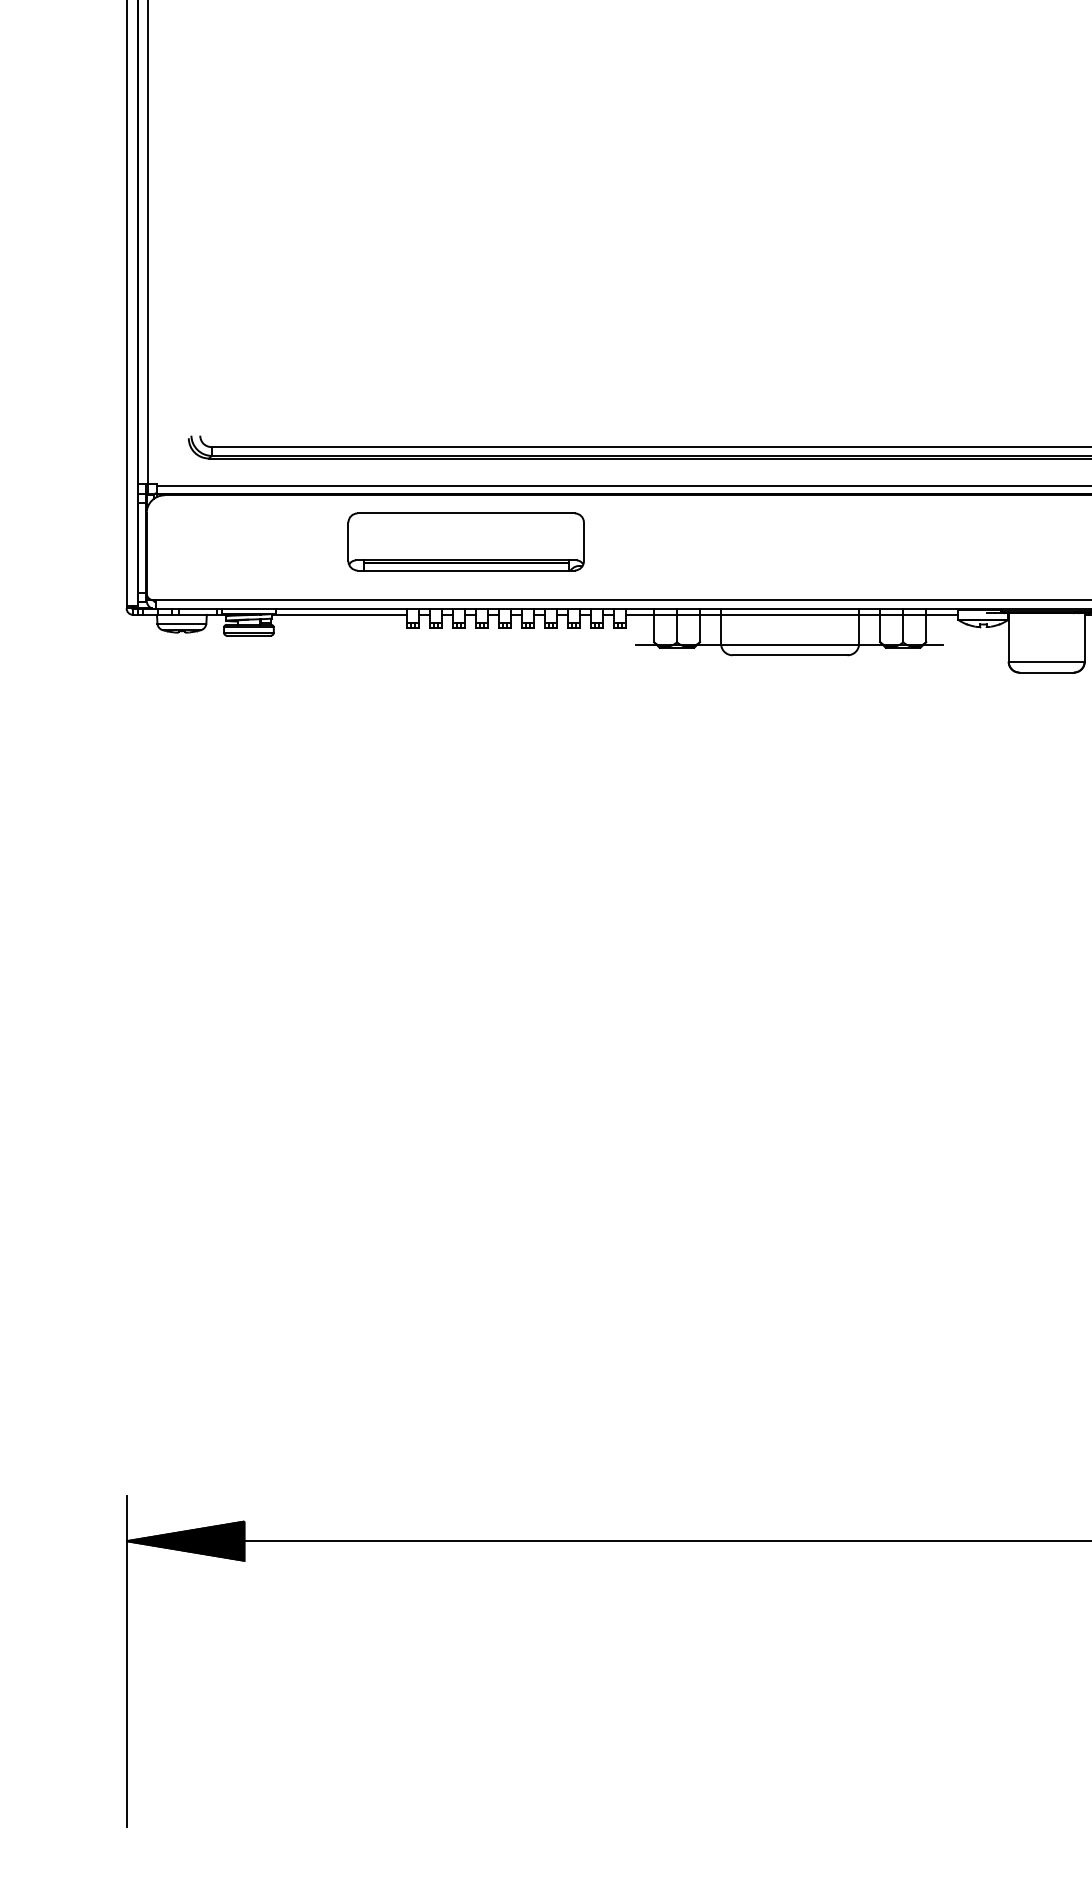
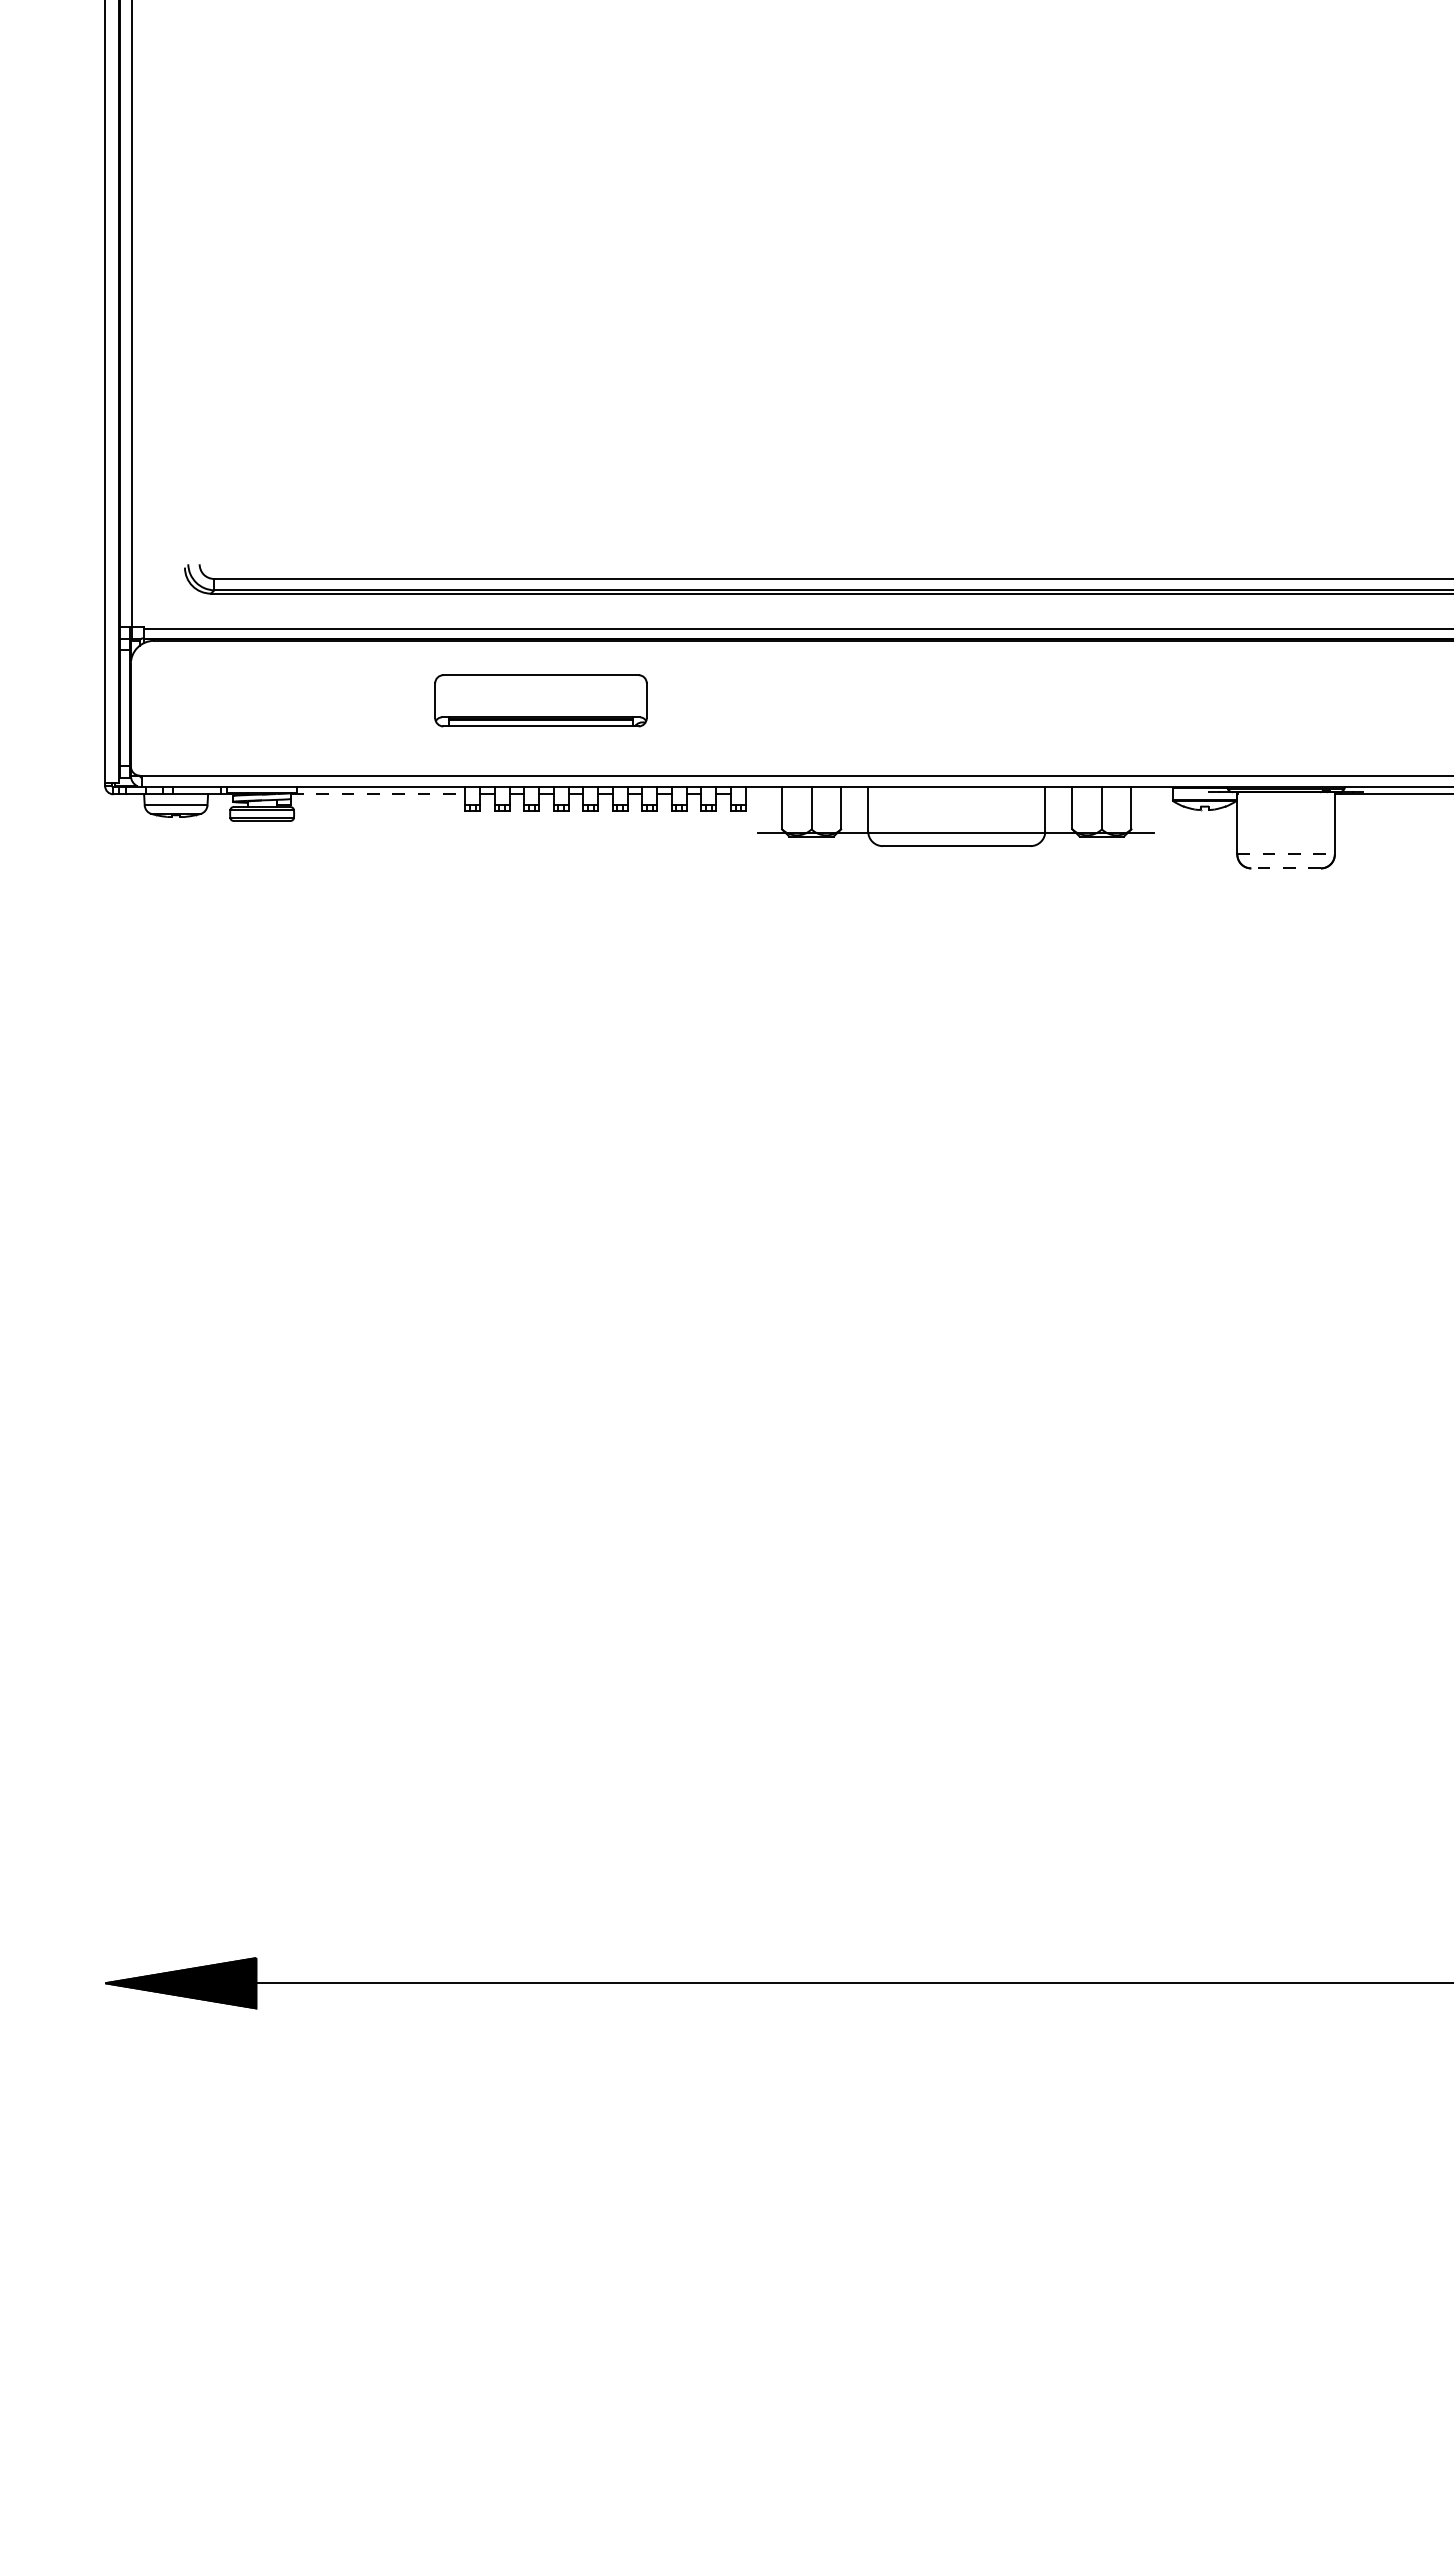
part: (465, 541) -> (540, 700), size x0.7
line: (339, 615) -> (378, 794), solid -> dashed
line: (792, 615) -> (959, 794), removed
line: (1047, 661) -> (1286, 854), solid -> dashed
line: (1047, 672) -> (1286, 868), solid -> dashed
line: (126, 1661) -> (105, 2137), removed

